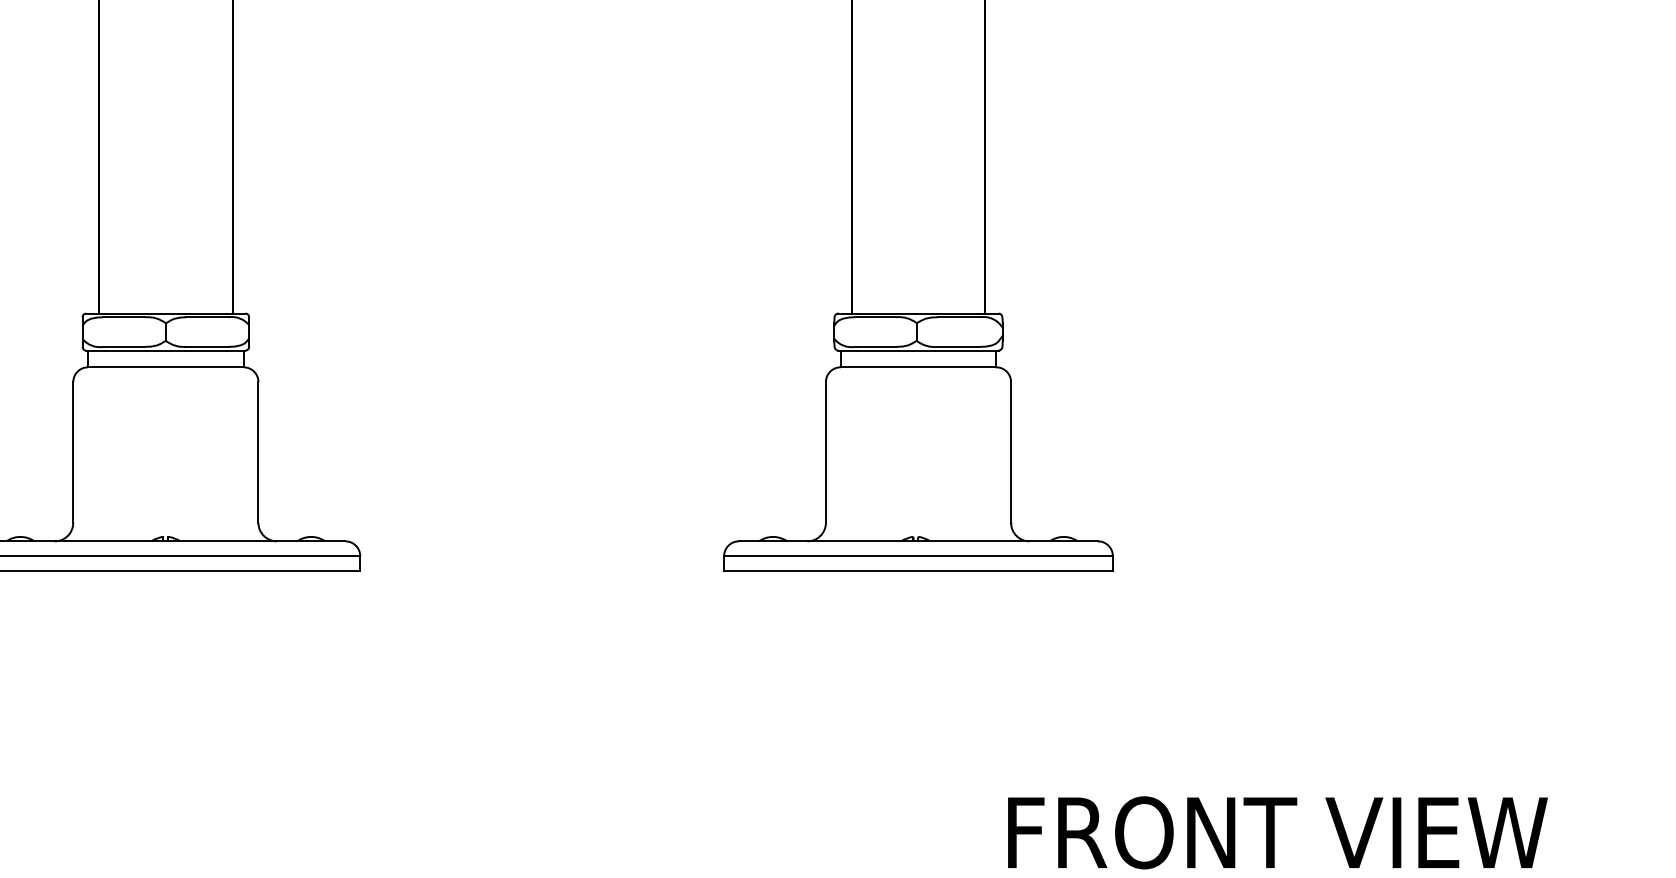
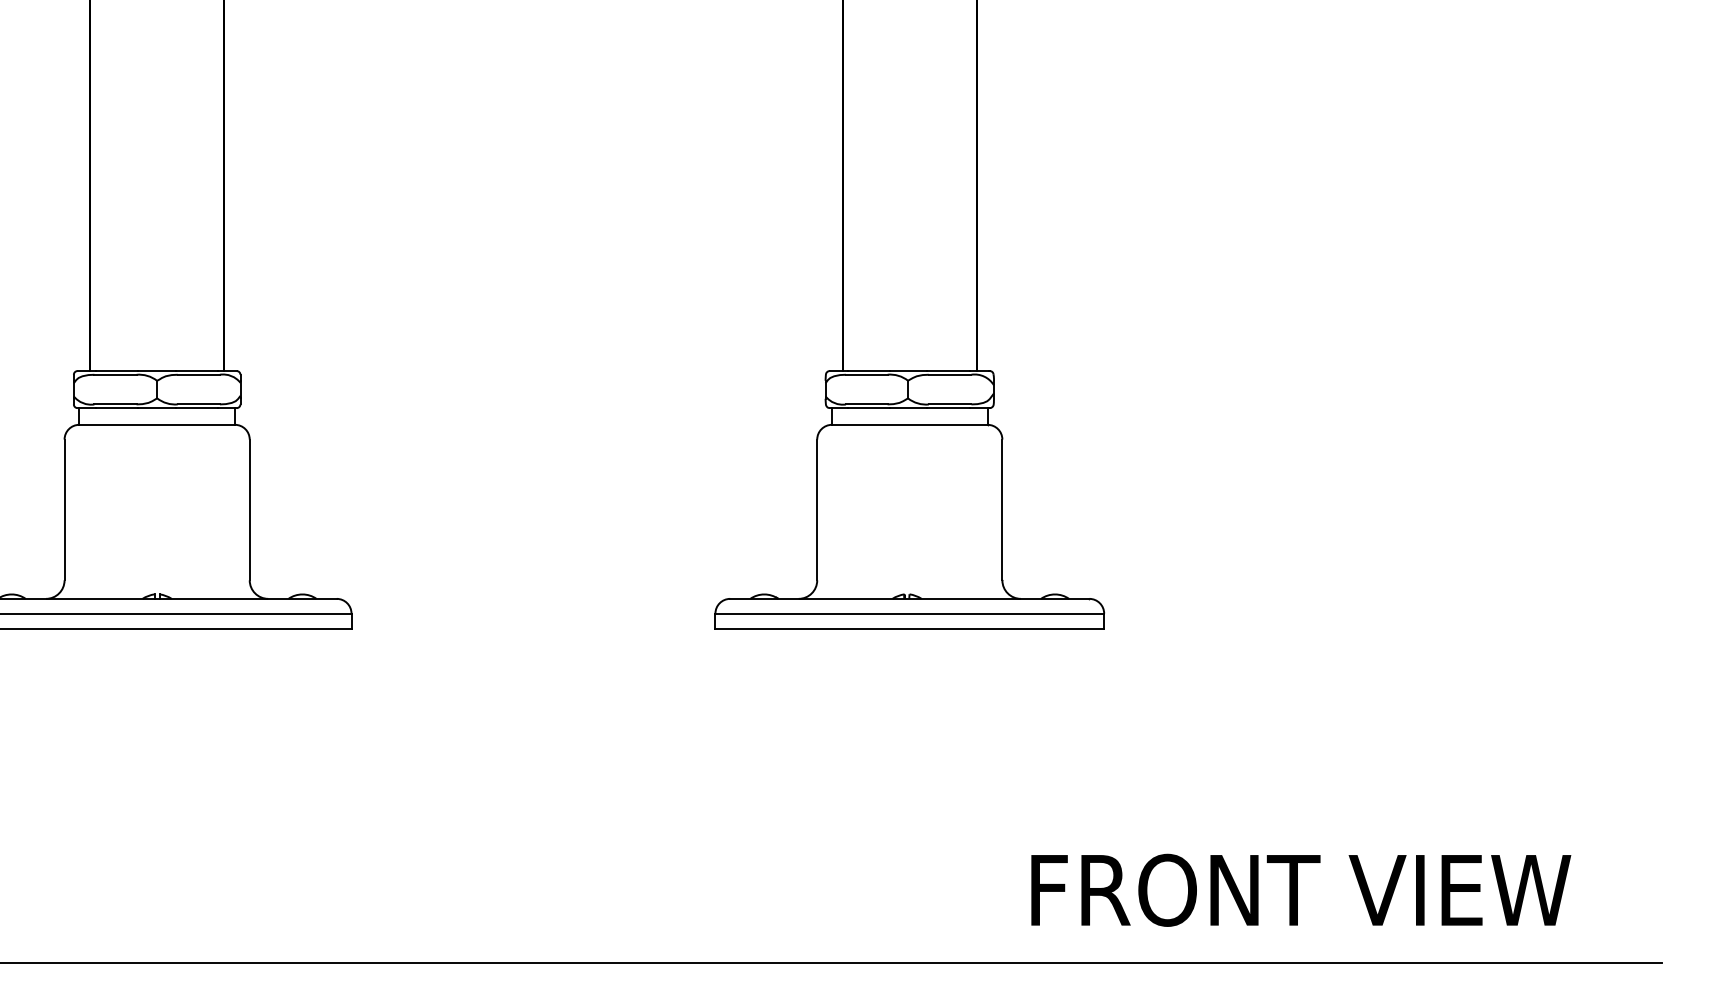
text: (1278, 831) -> (1301, 889), moved

